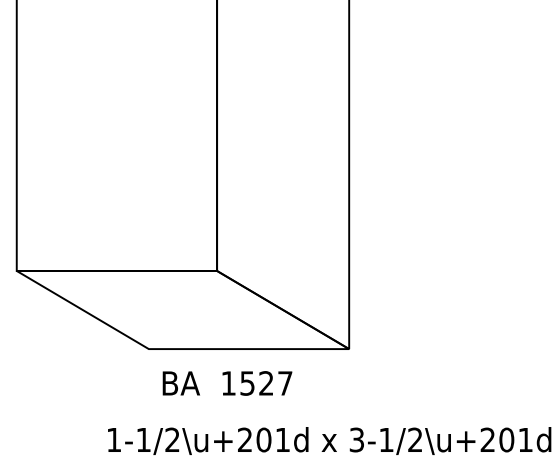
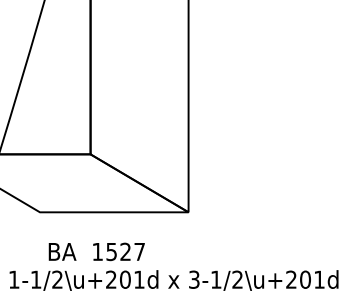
text: (227, 383) -> (96, 251), moved

